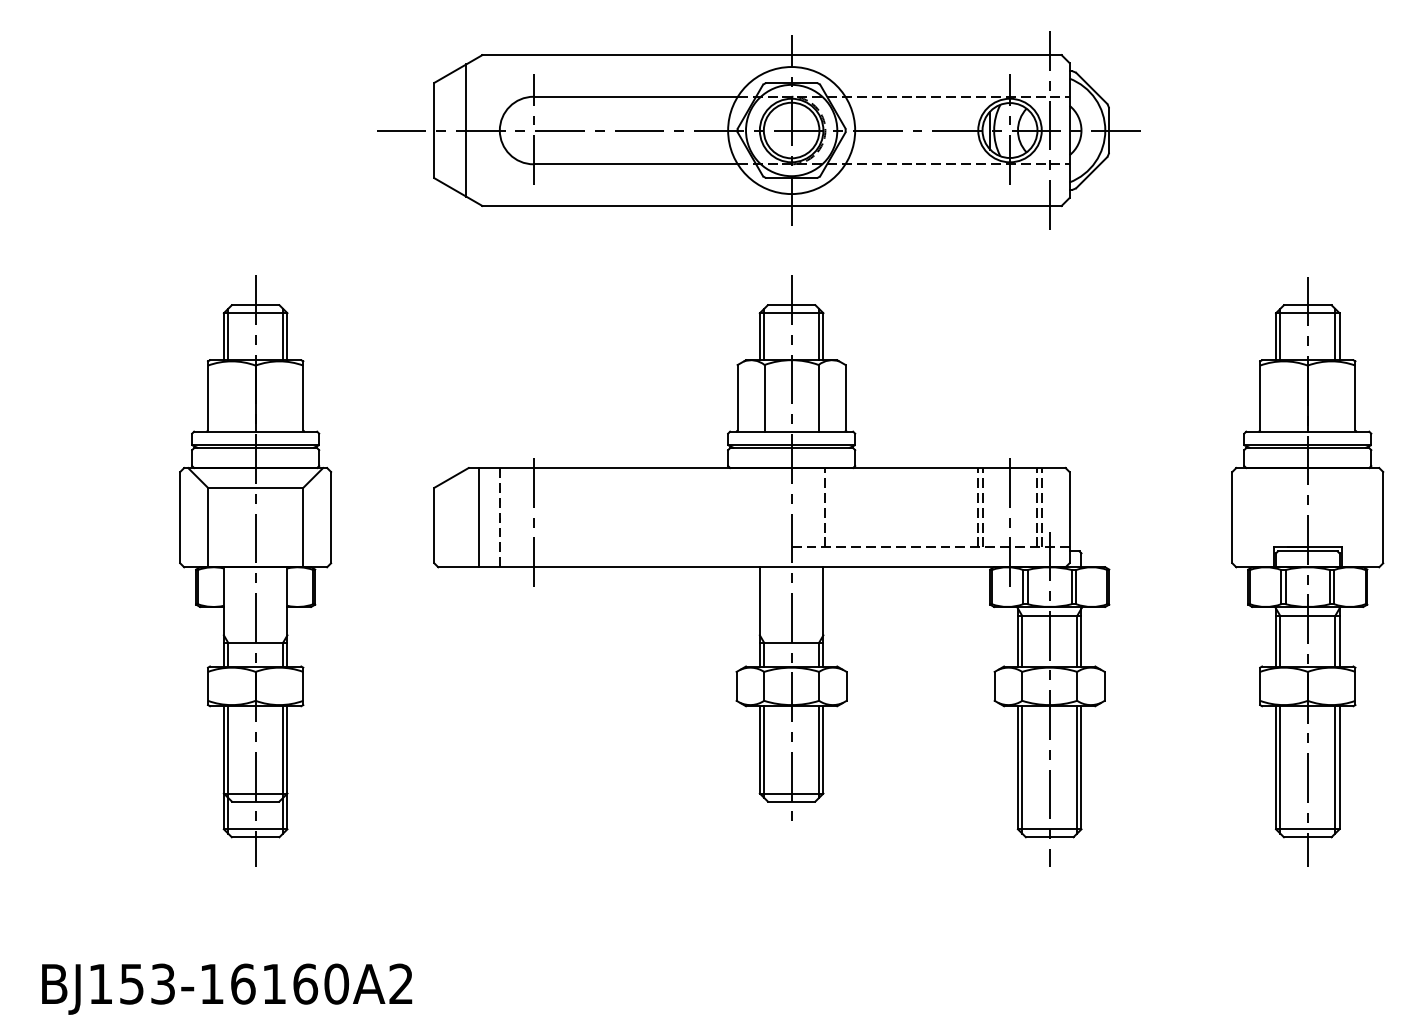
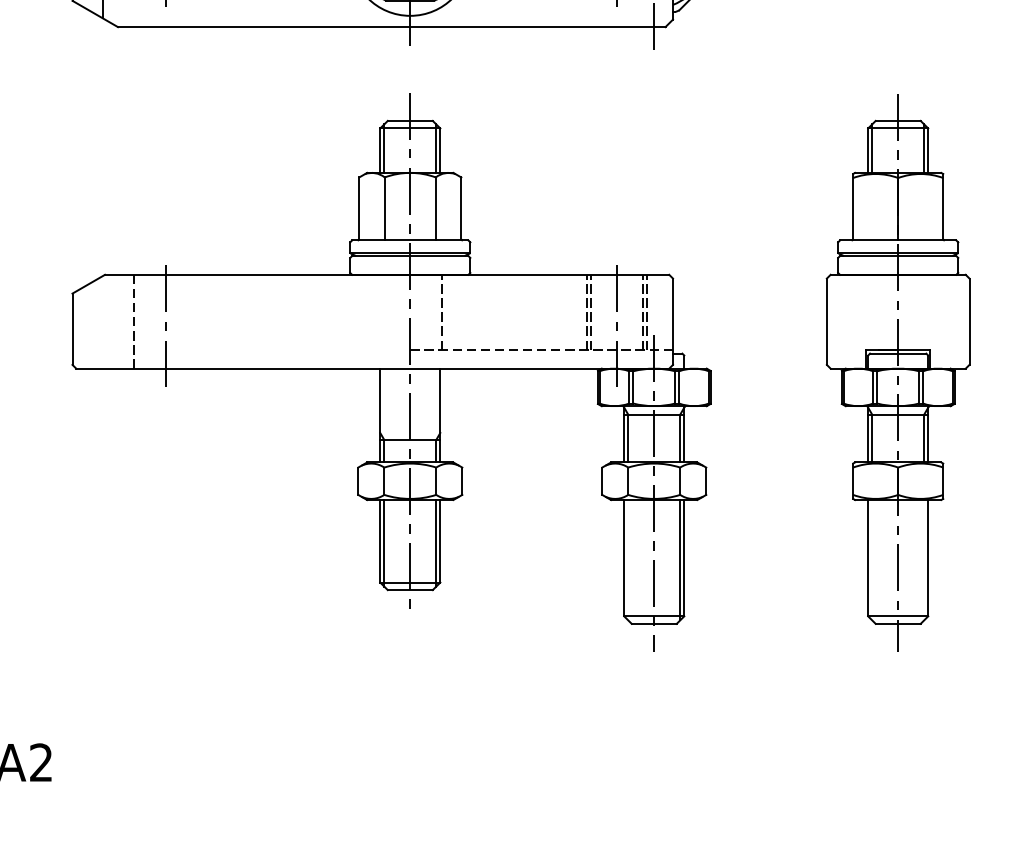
line: (479, 517) -> (115, 321), removed
line: (1022, 769) -> (628, 559), removed
line: (1280, 769) -> (872, 559), removed
line: (1335, 769) -> (924, 559), removed

